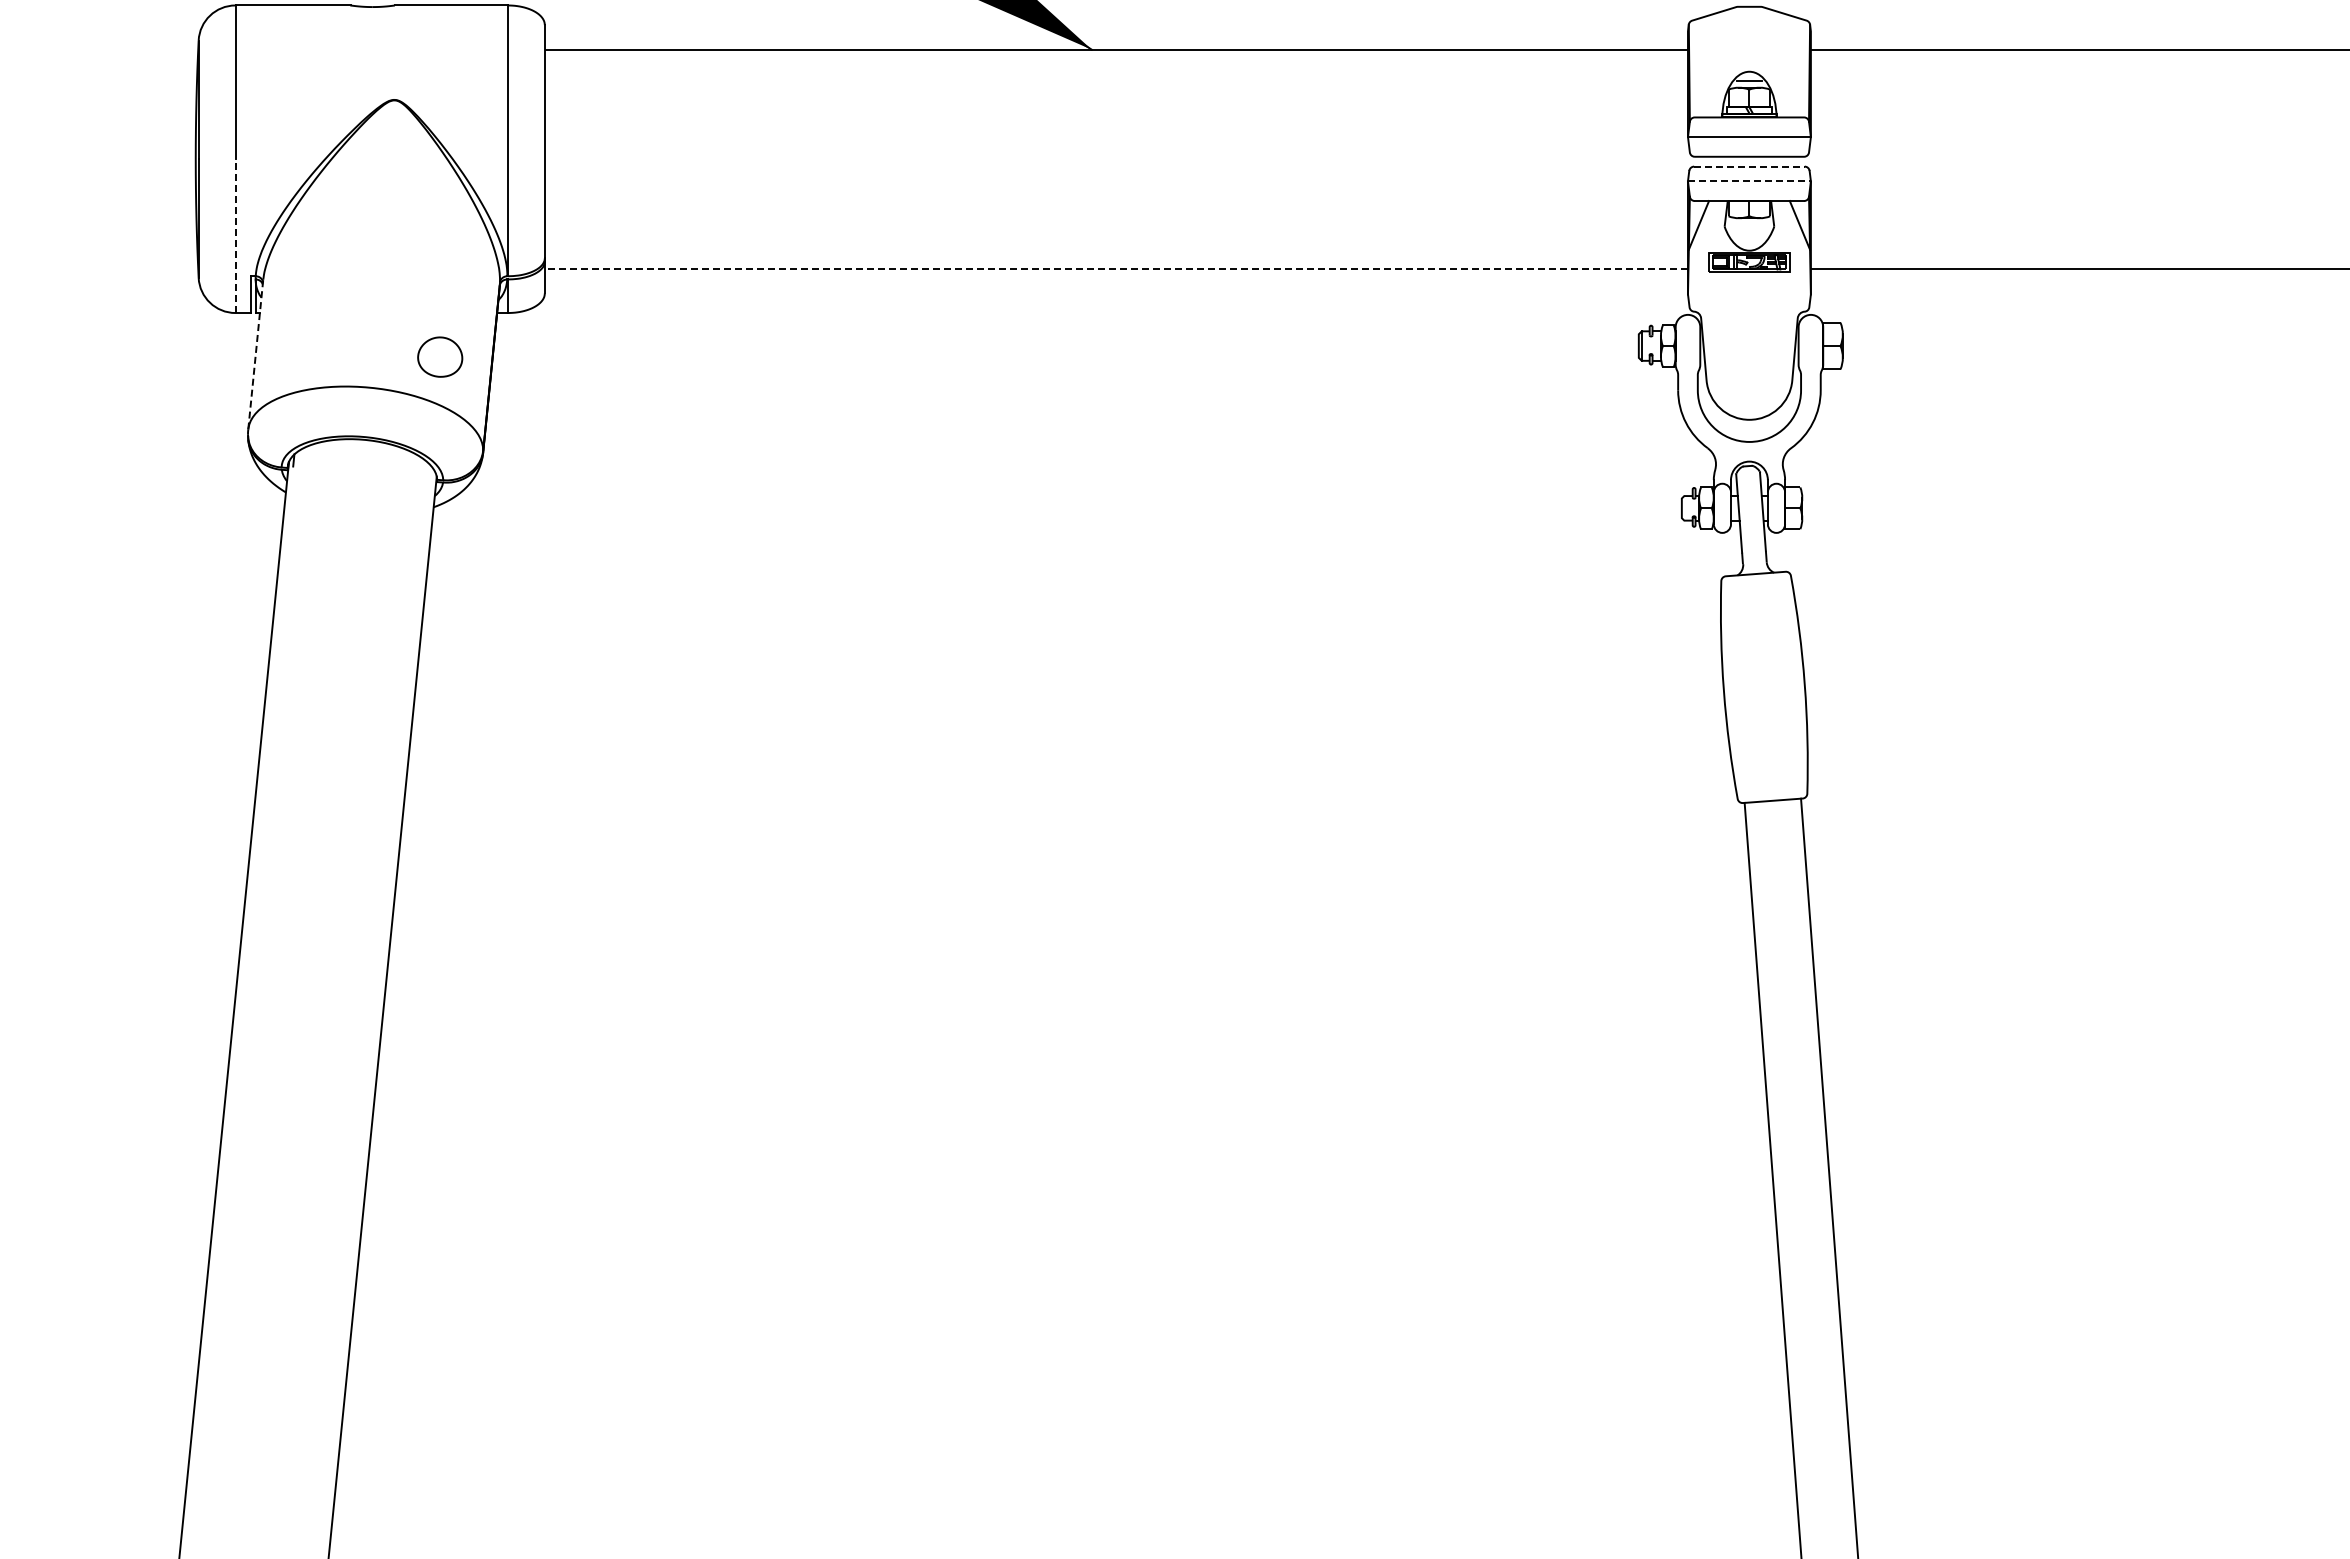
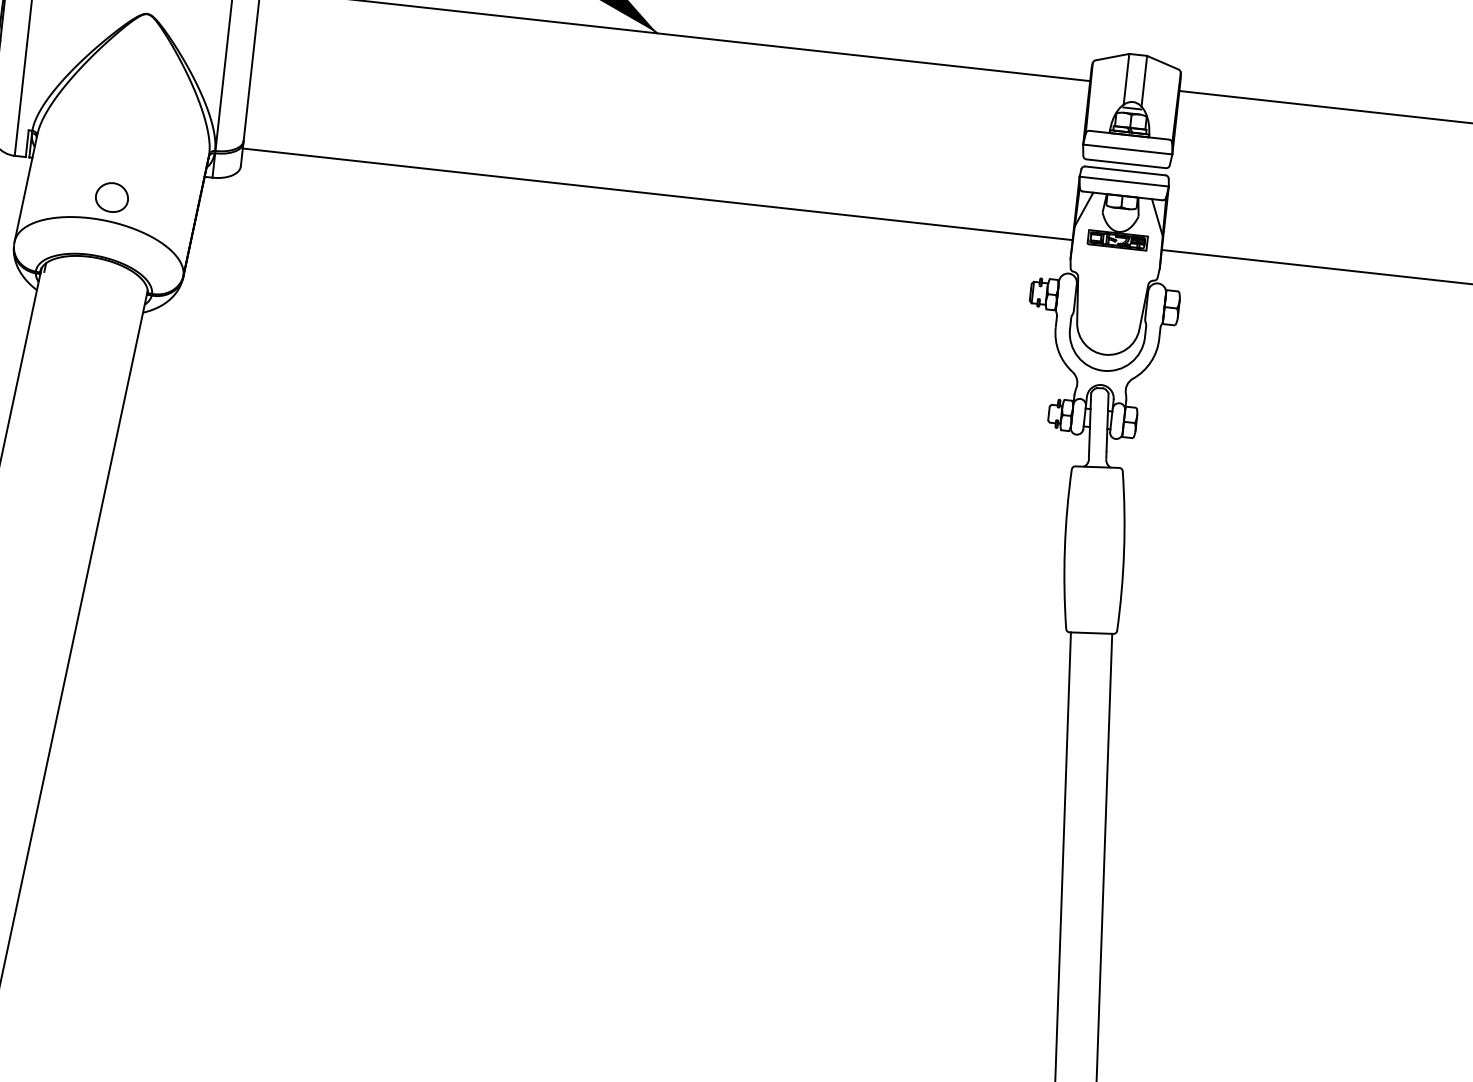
line: (1737, 41) -> (1126, 79), added
line: (1761, 41) -> (1144, 81), added
line: (1749, 166) -> (1125, 170), dashed -> solid
line: (1749, 181) -> (1124, 181), dashed -> solid
line: (235, 236) -> (20, 100), dashed -> solid
line: (1116, 268) -> (657, 194), dashed -> solid
line: (255, 354) -> (25, 187), dashed -> solid
part: (440, 356) -> (112, 197), moved

